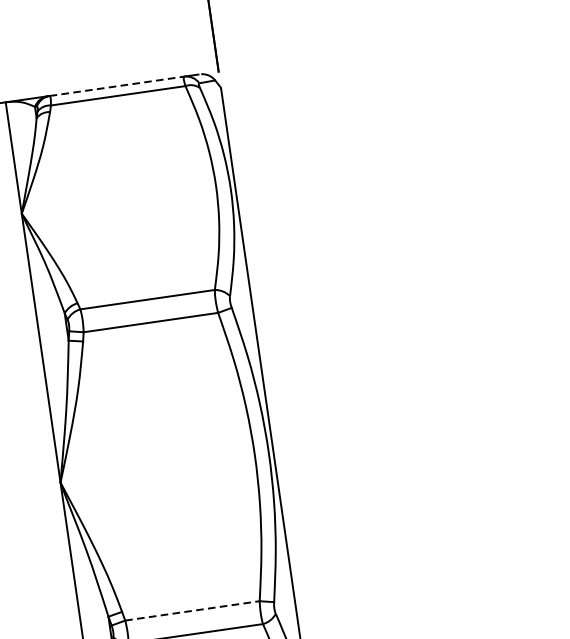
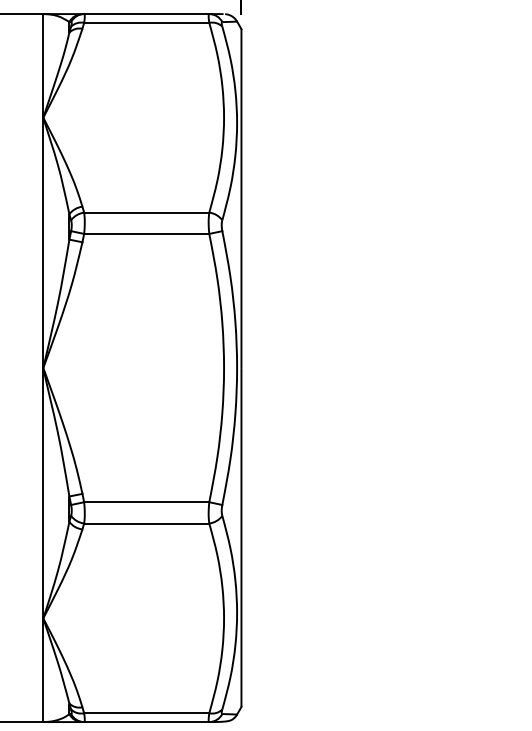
line: (116, 86) -> (146, 14), dashed -> solid
line: (192, 611) -> (146, 502), dashed -> solid

